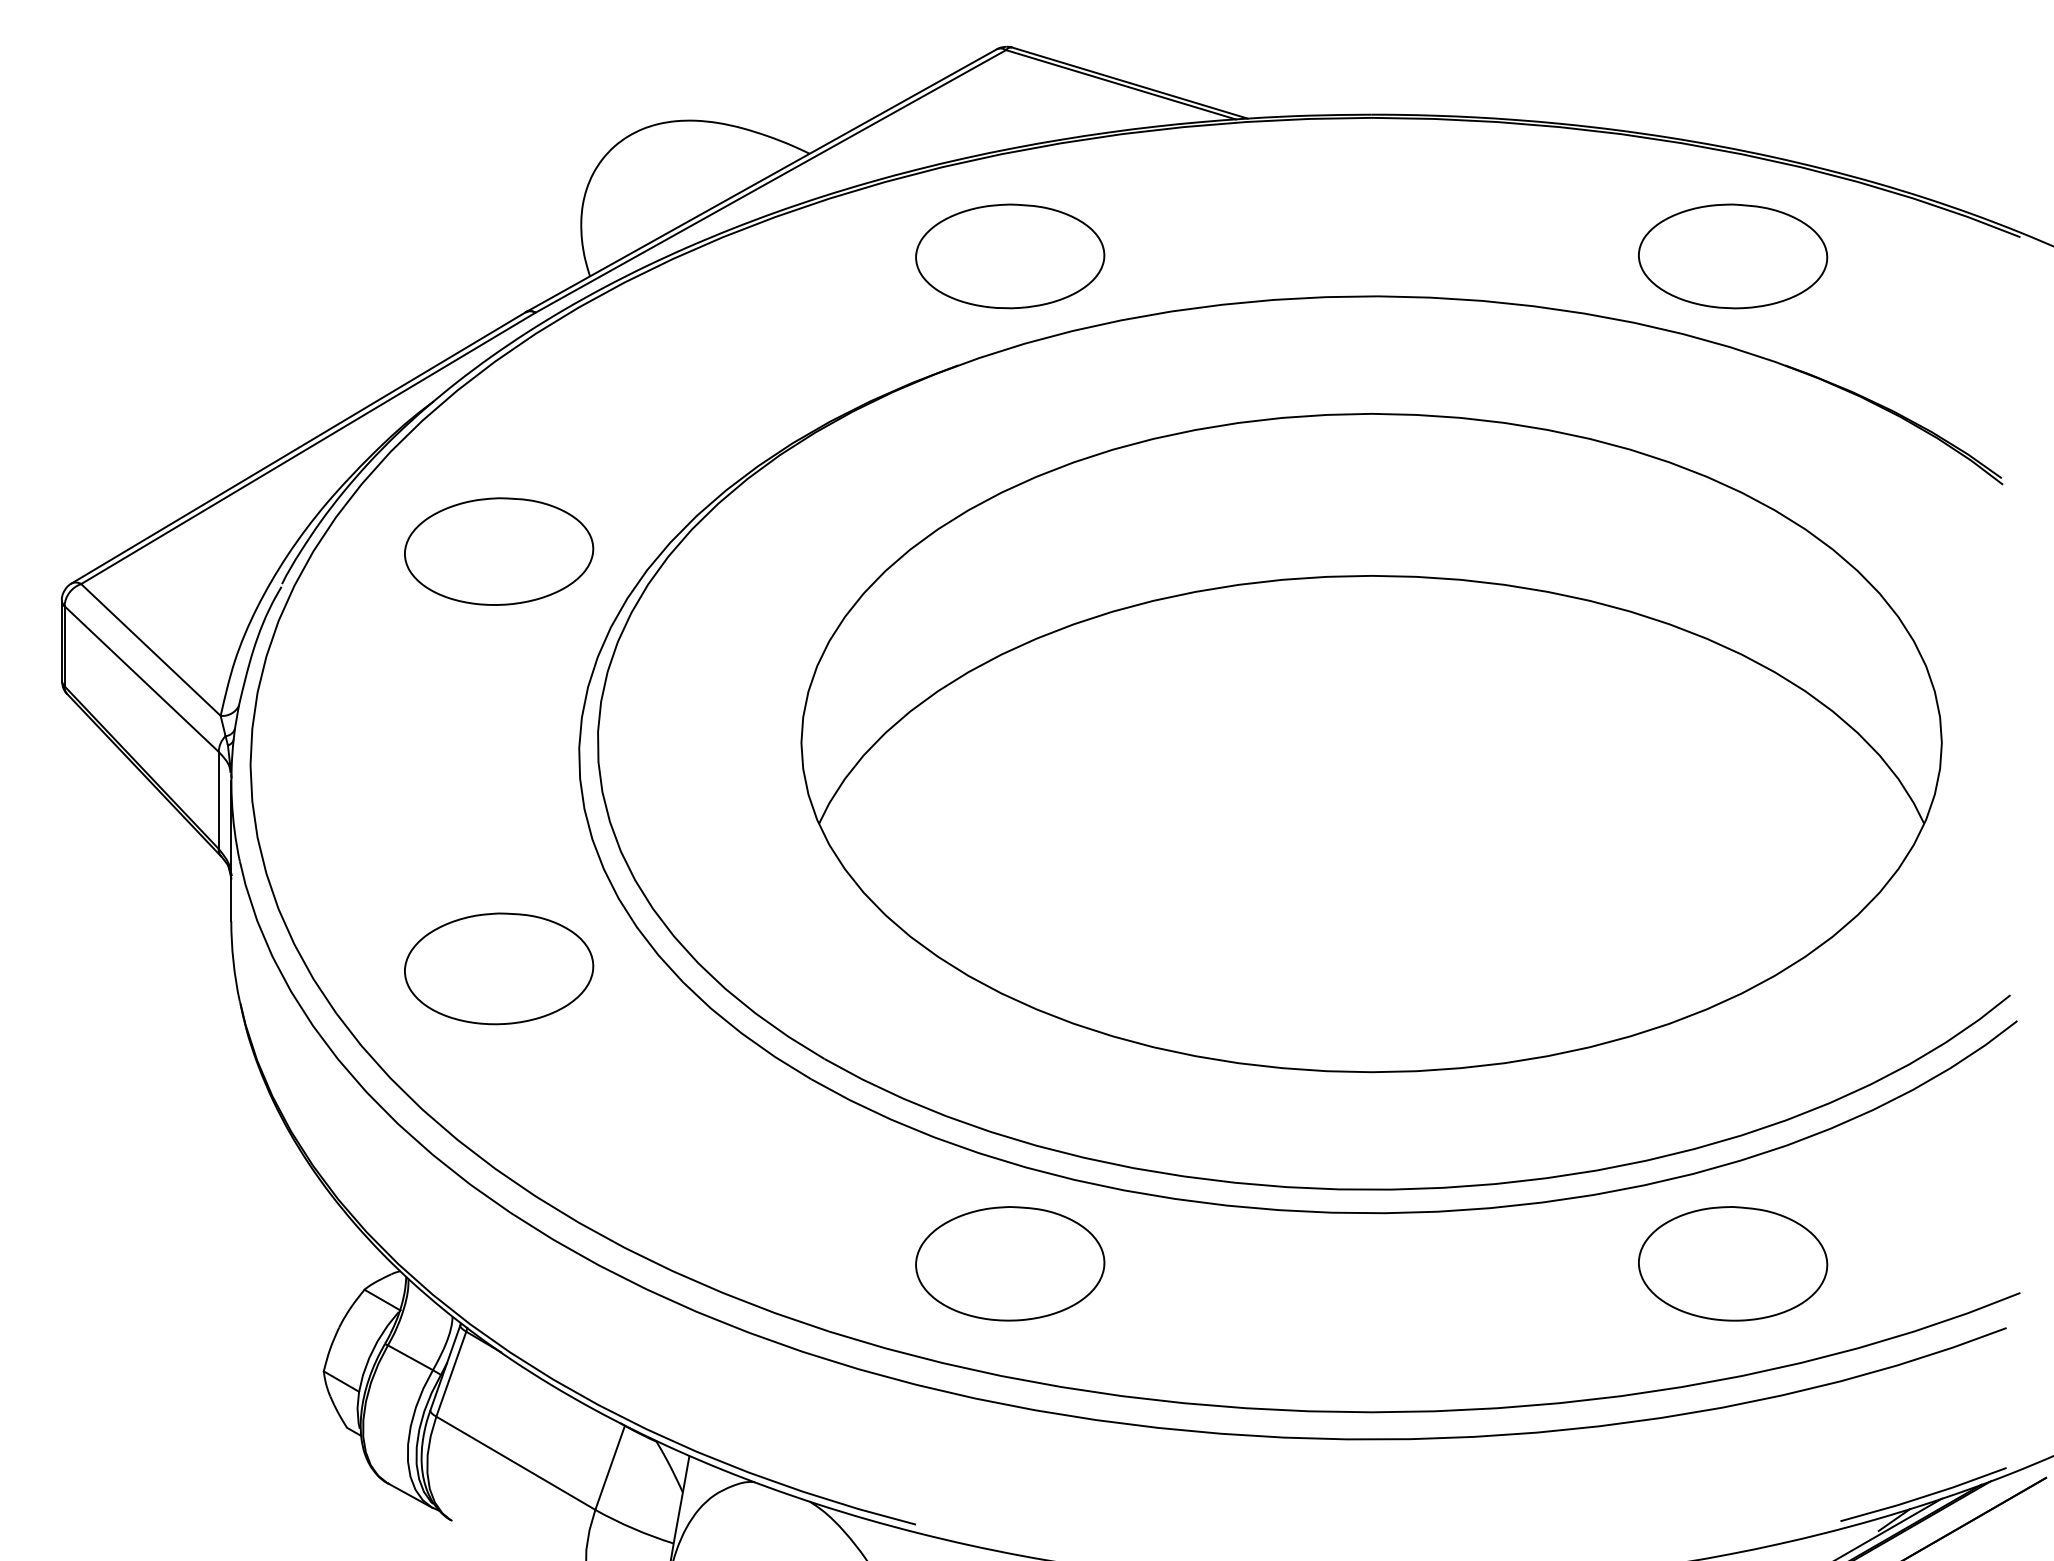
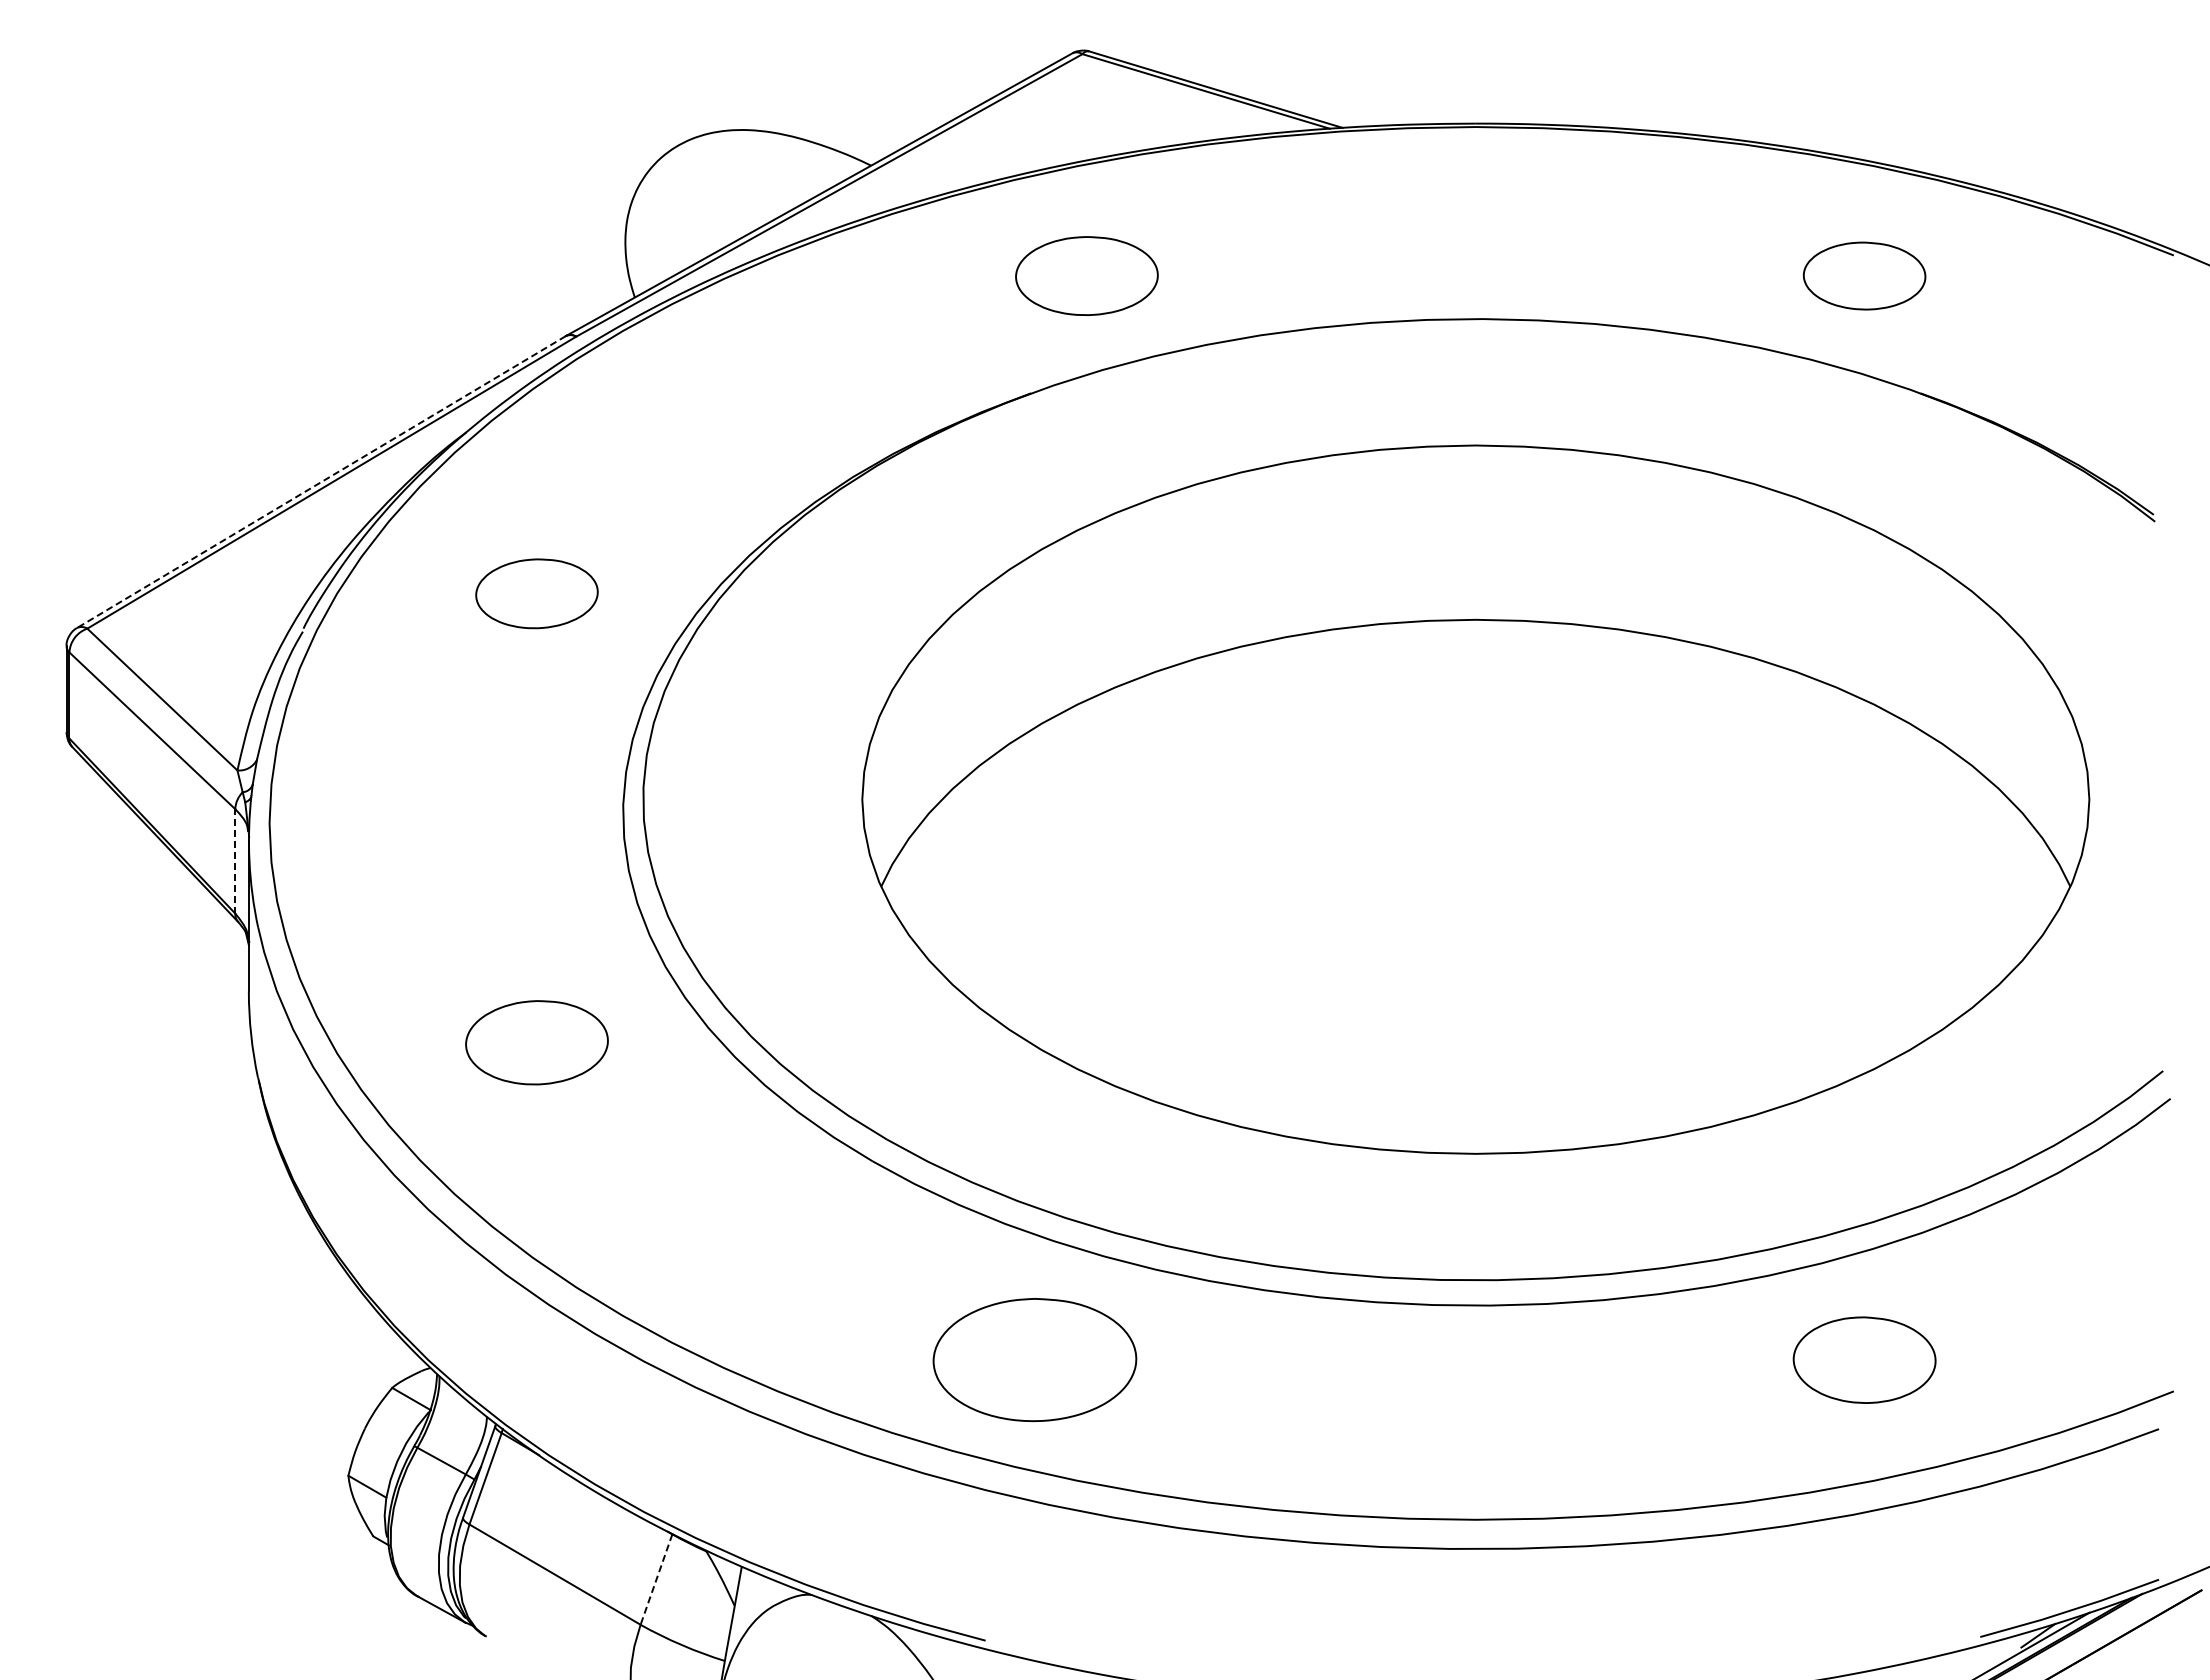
part: (1009, 255) -> (1086, 275), size x0.7
part: (1732, 255) -> (1864, 275), size x0.6
line: (298, 448) -> (321, 482), solid -> dashed
part: (498, 551) -> (536, 593), size x0.6
line: (218, 799) -> (235, 860), solid -> dashed
part: (498, 968) -> (536, 1042), size x0.7
part: (1009, 1264) -> (1034, 1360), moved
part: (1732, 1264) -> (1864, 1360), size x0.7
line: (610, 1467) -> (656, 1579), solid -> dashed

